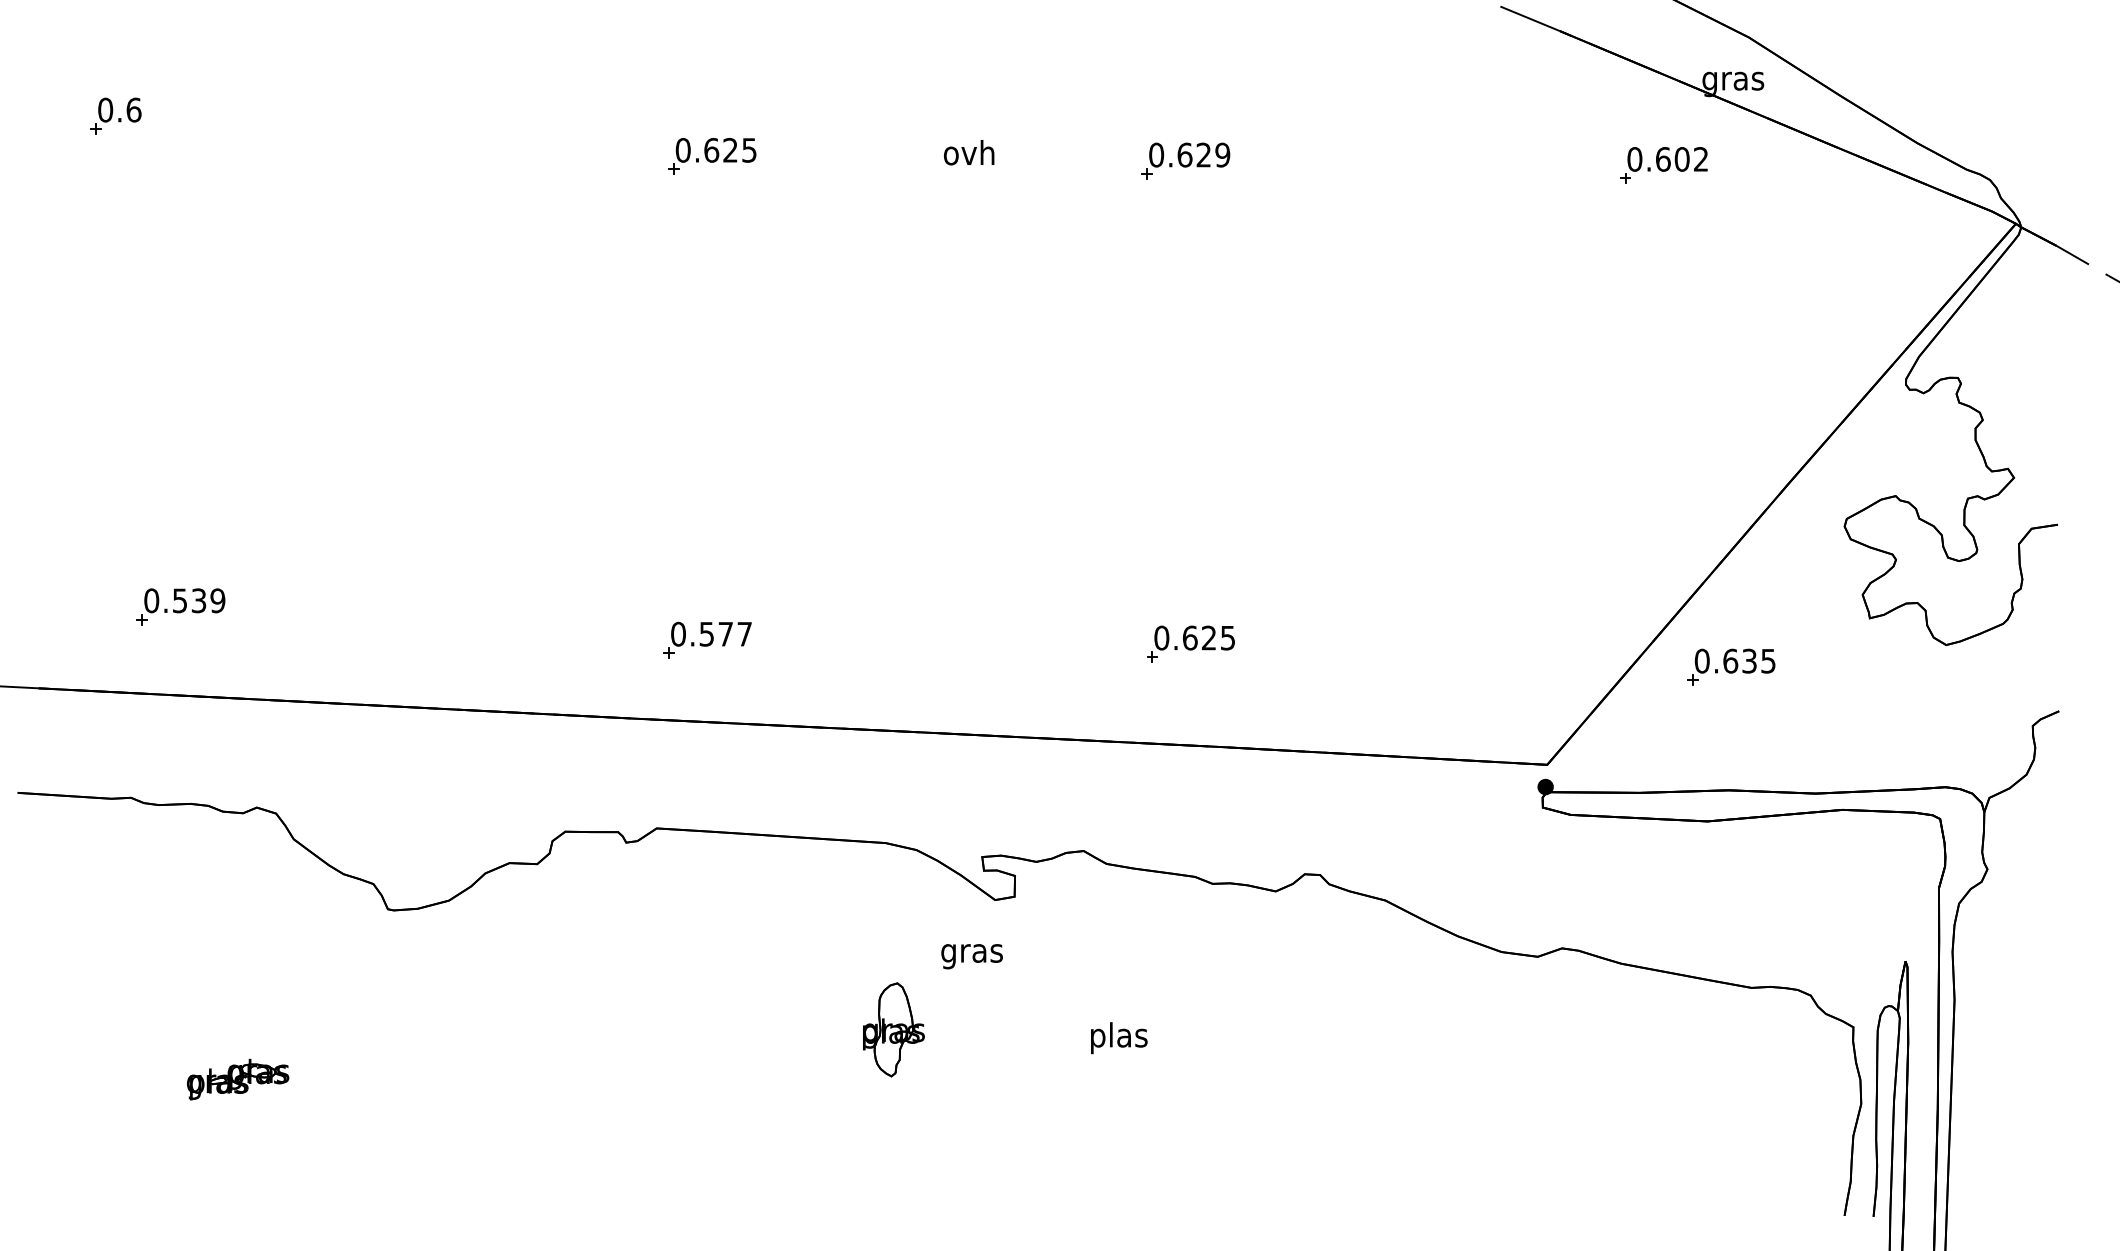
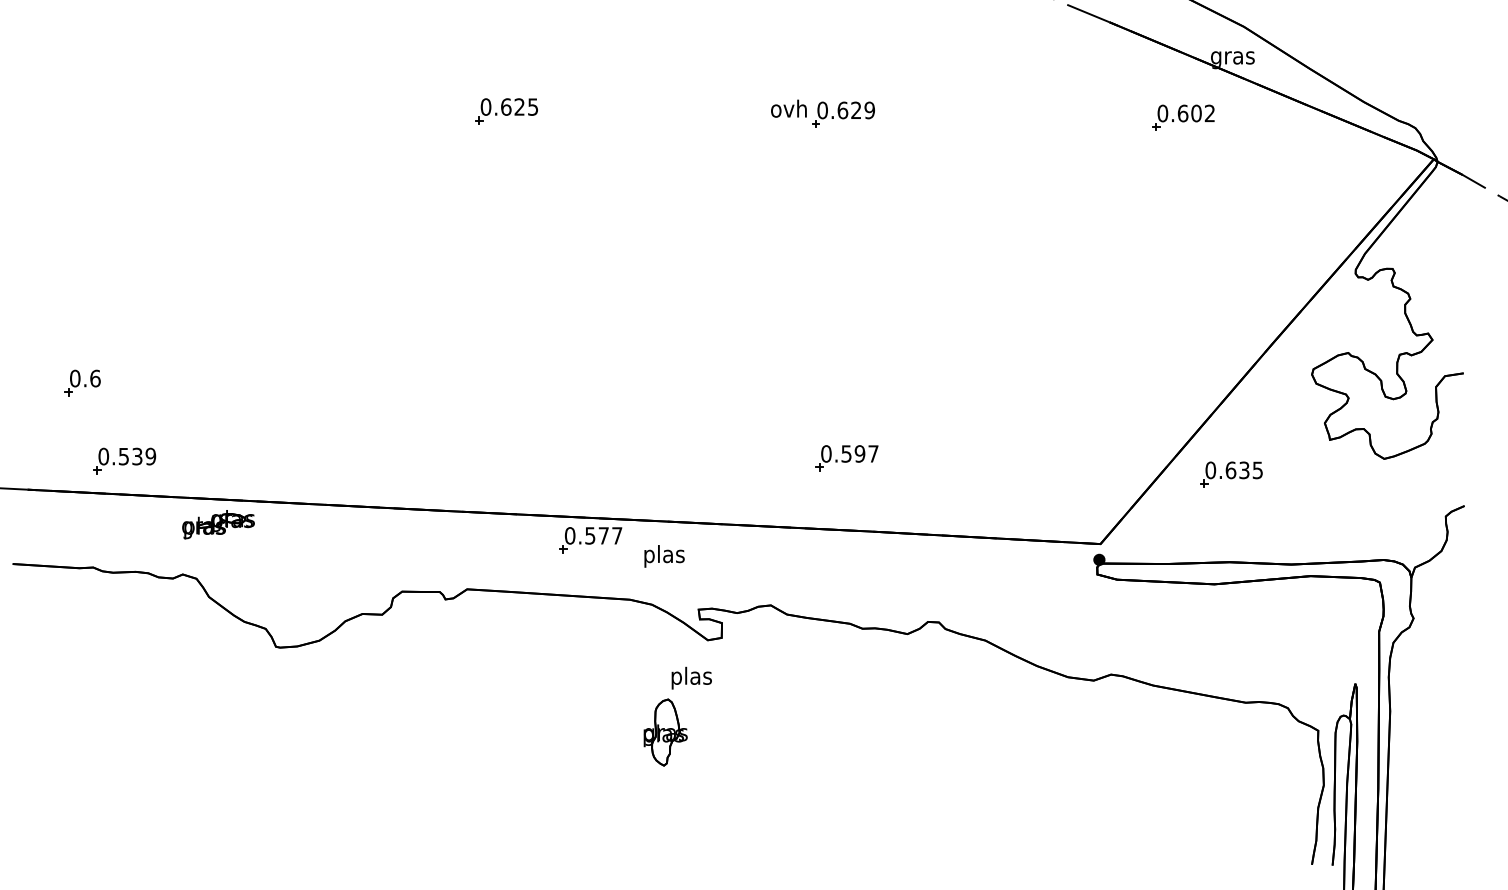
part: (115, 115) -> (82, 382), moved
text: (969, 152) -> (789, 108), moved
part: (180, 606) -> (124, 460), moved
text: (1208, 637) -> (859, 453), 0.625 -> 0.597
part: (707, 639) -> (590, 539), moved
text: (971, 953) -> (691, 678), gras -> plas
part: (893, 1029) -> (665, 732), moved
text: (1119, 1038) -> (664, 556), moved
part: (238, 1079) -> (218, 524), moved

